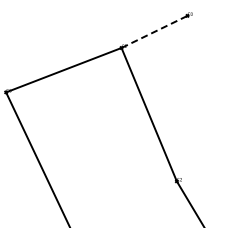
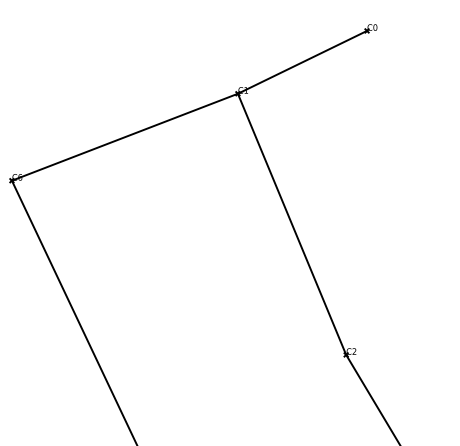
line: (154, 31) -> (302, 61), dashed -> solid

